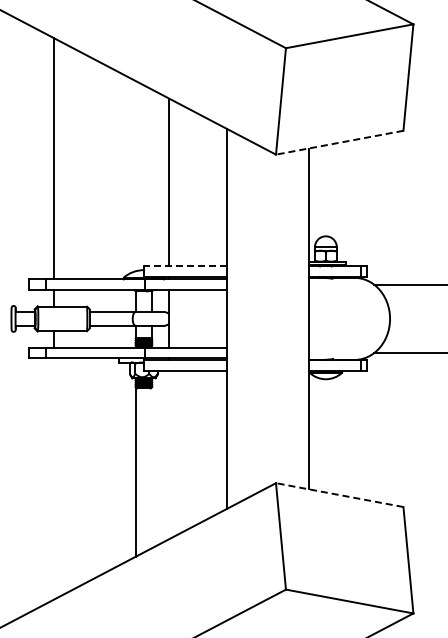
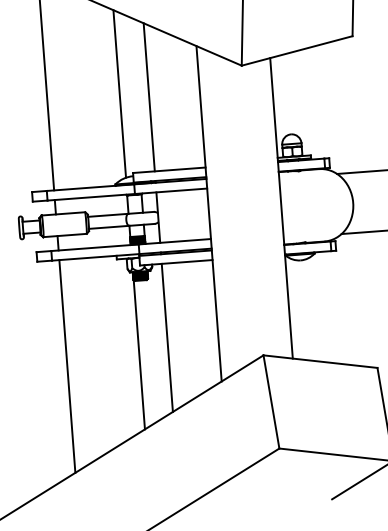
line: (339, 142) -> (296, 50), dashed -> solid
line: (135, 176) -> (119, 94), added
line: (184, 266) -> (168, 170), dashed -> solid
line: (168, 455) -> (166, 338), added
line: (53, 478) -> (67, 365), added
line: (339, 495) -> (320, 362), dashed -> solid

